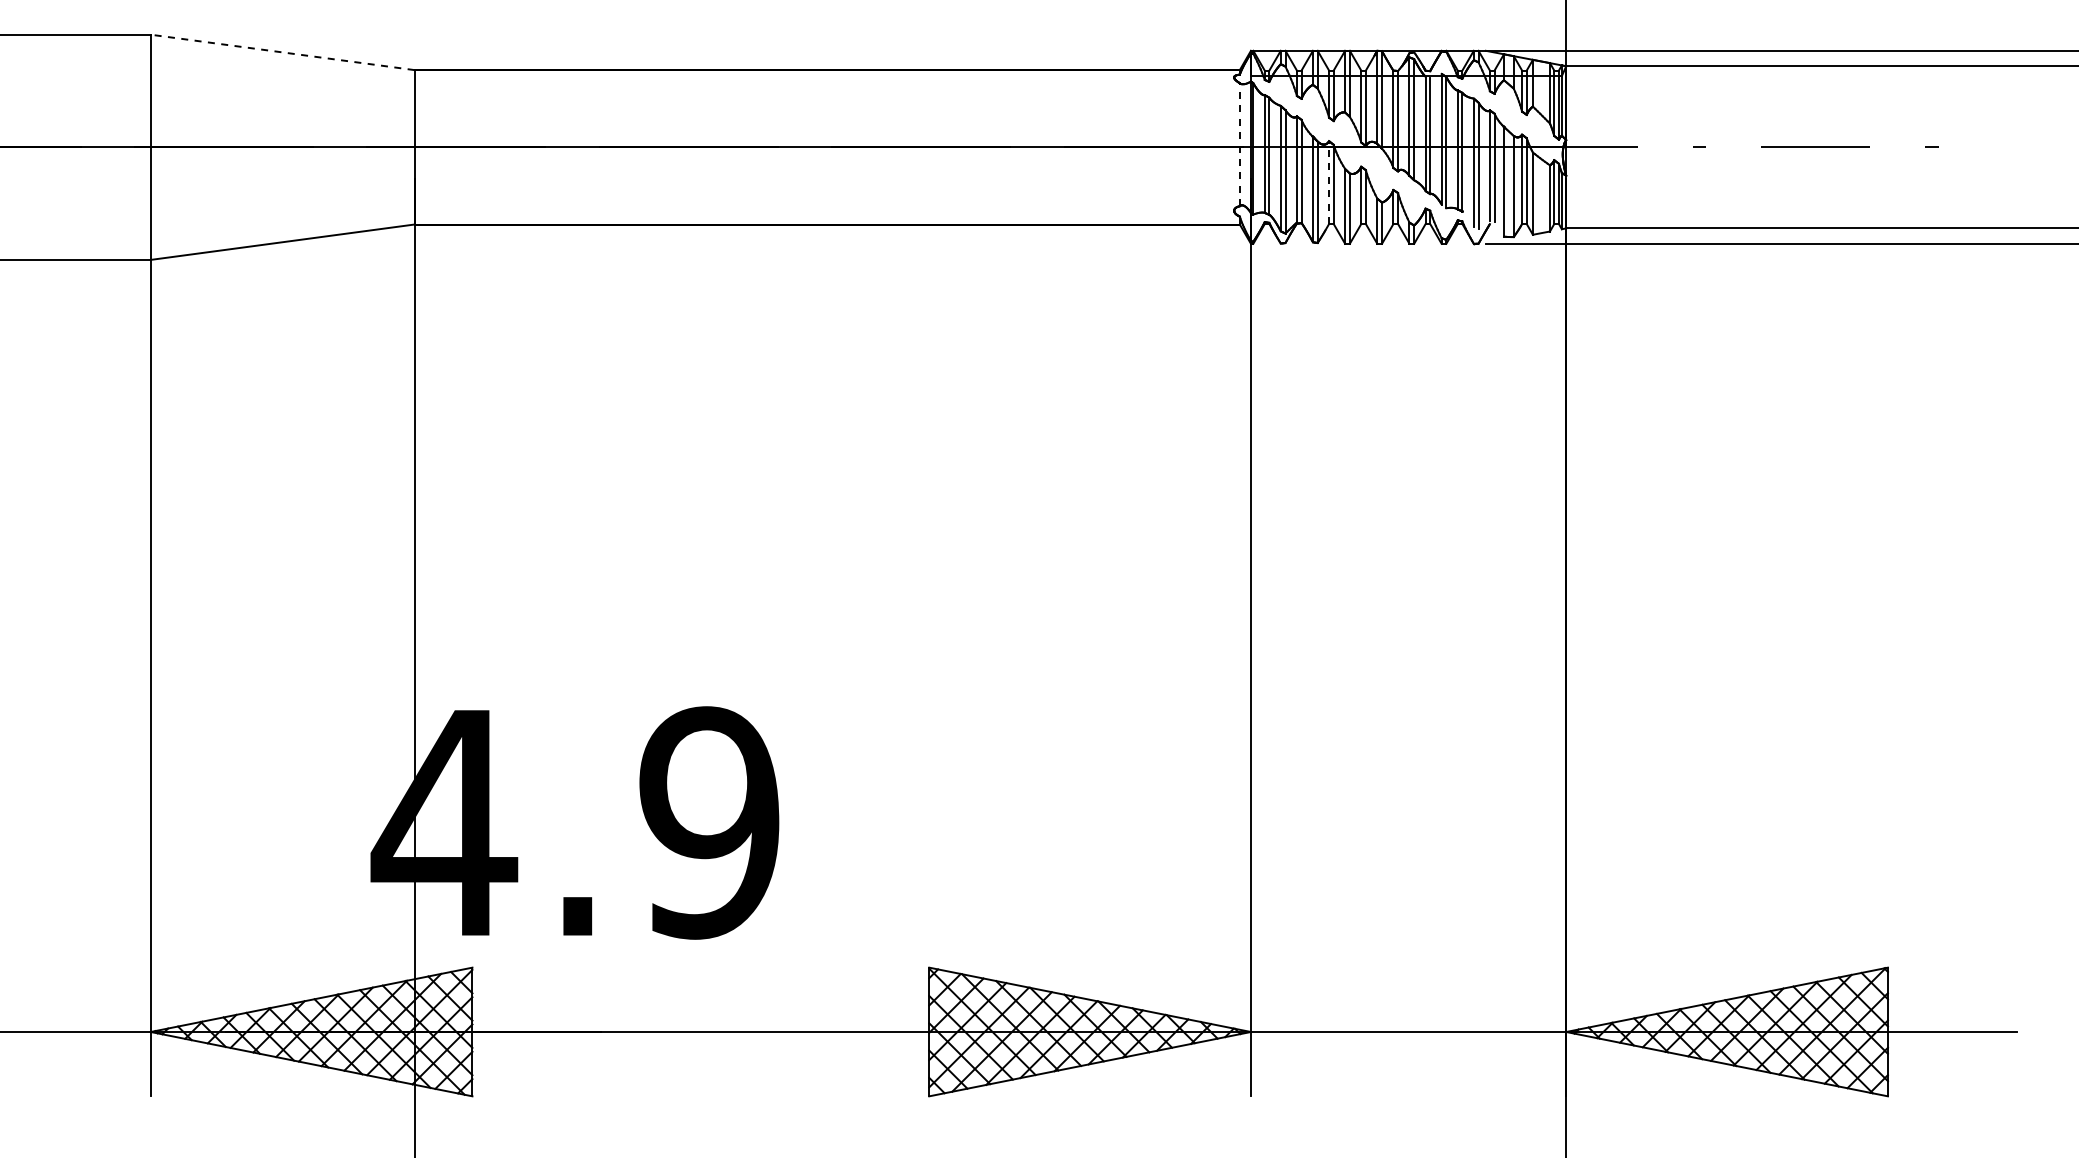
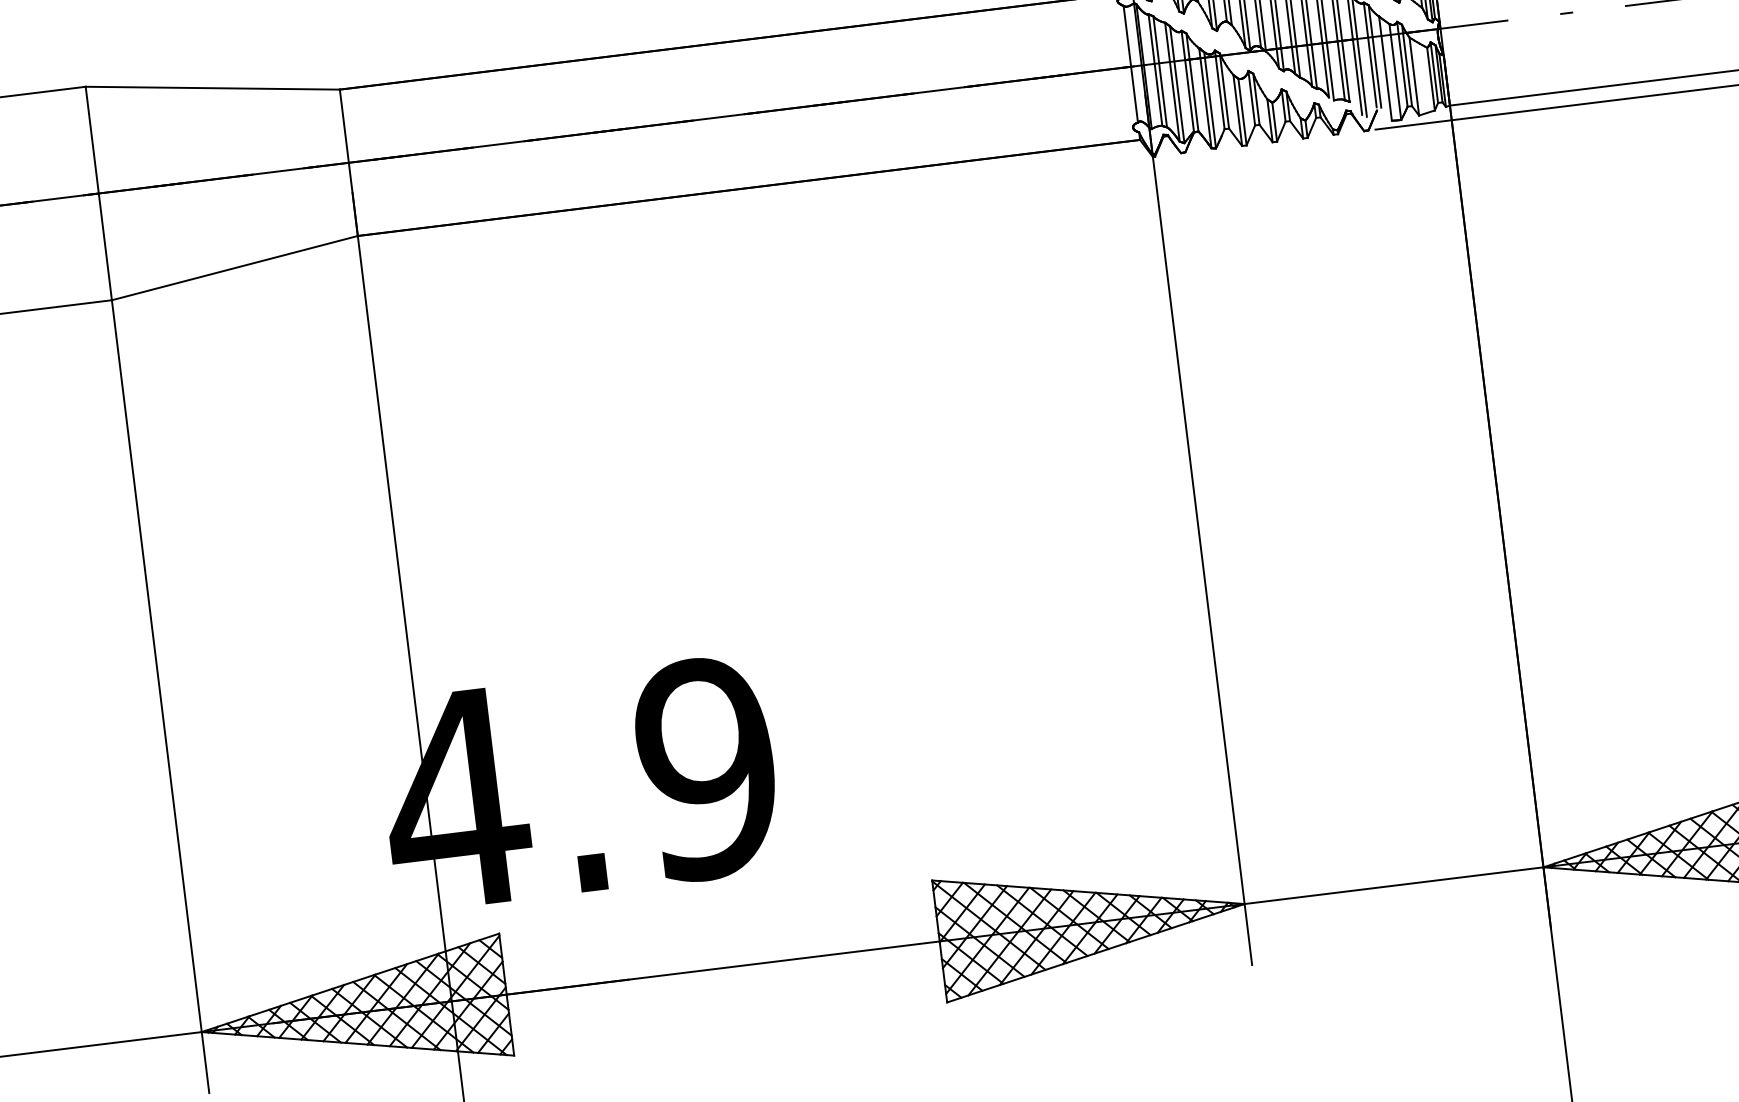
line: (282, 52) -> (212, 88), dashed -> solid
line: (1239, 144) -> (1130, 64), dashed -> solid
line: (1329, 182) -> (1220, 89), dashed -> solid

